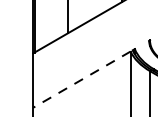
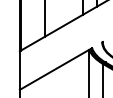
line: (82, 79) -> (54, 69), dashed -> solid

